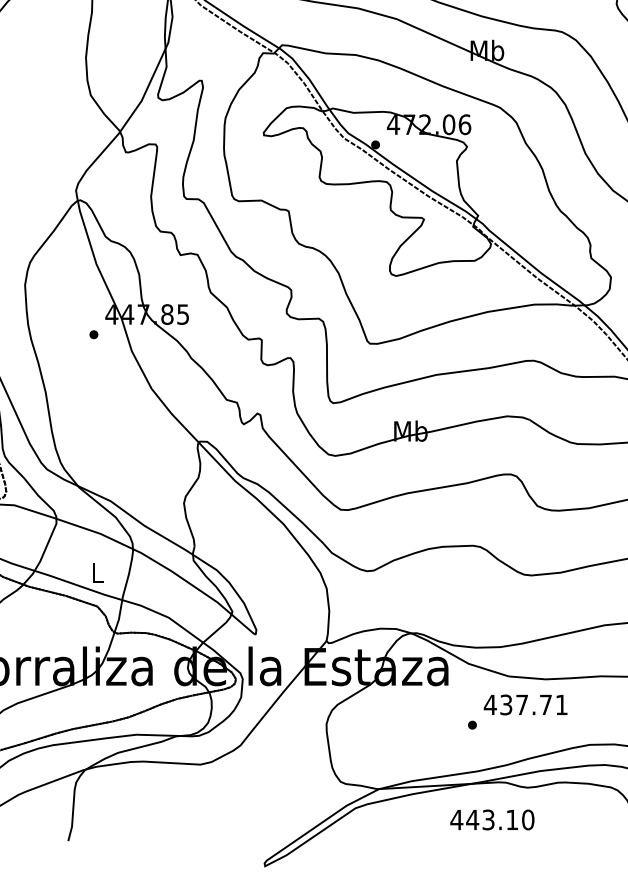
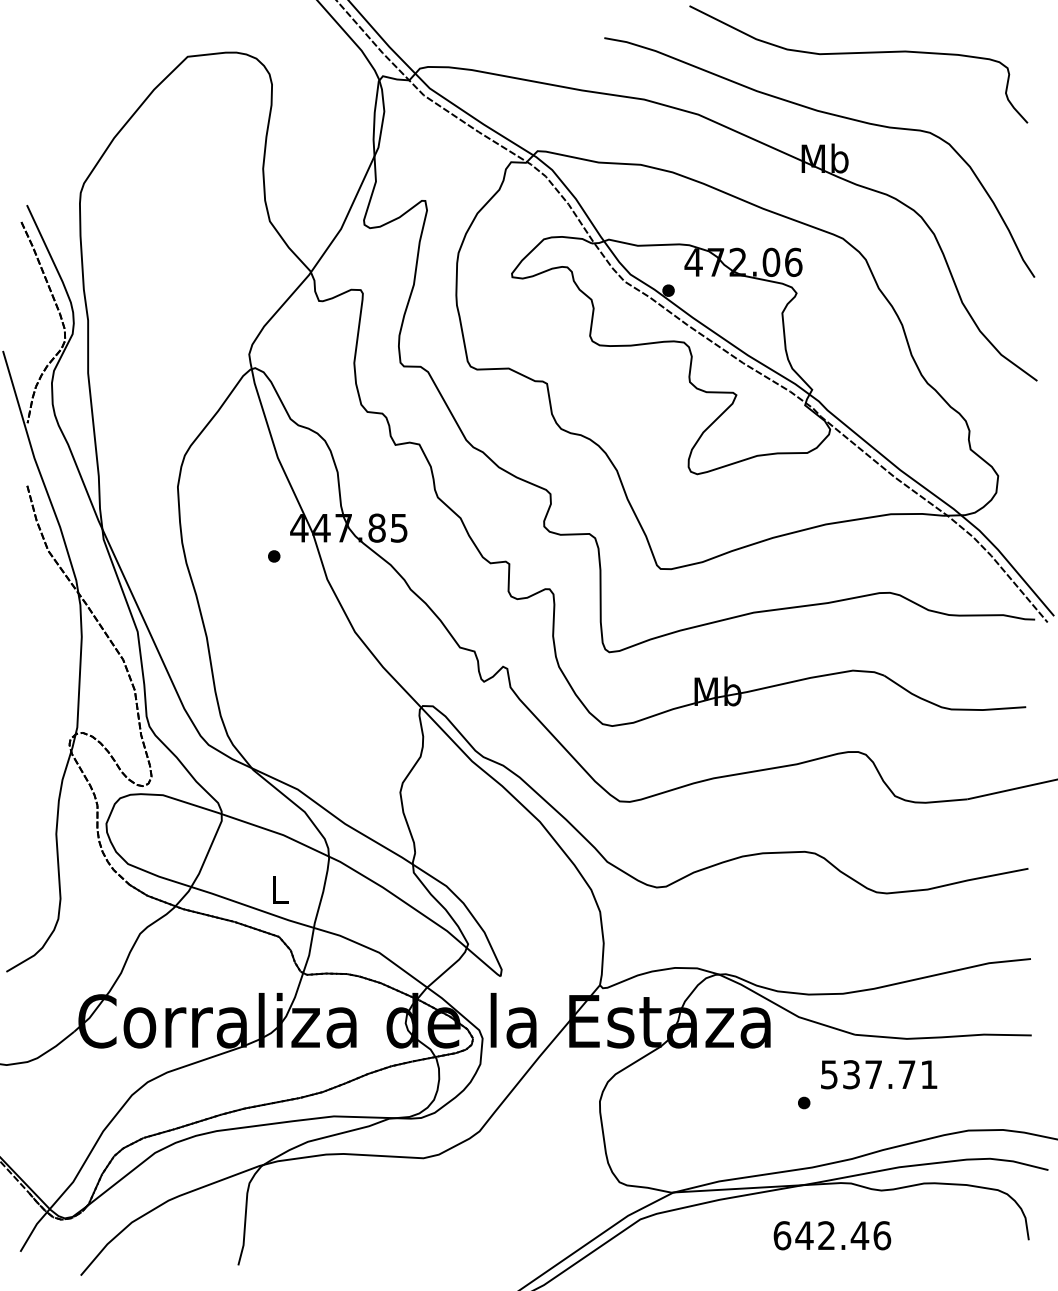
text: (490, 704) -> (829, 1074), 437.71 -> 537.71
text: (492, 819) -> (832, 1235), 443.10 -> 642.46

